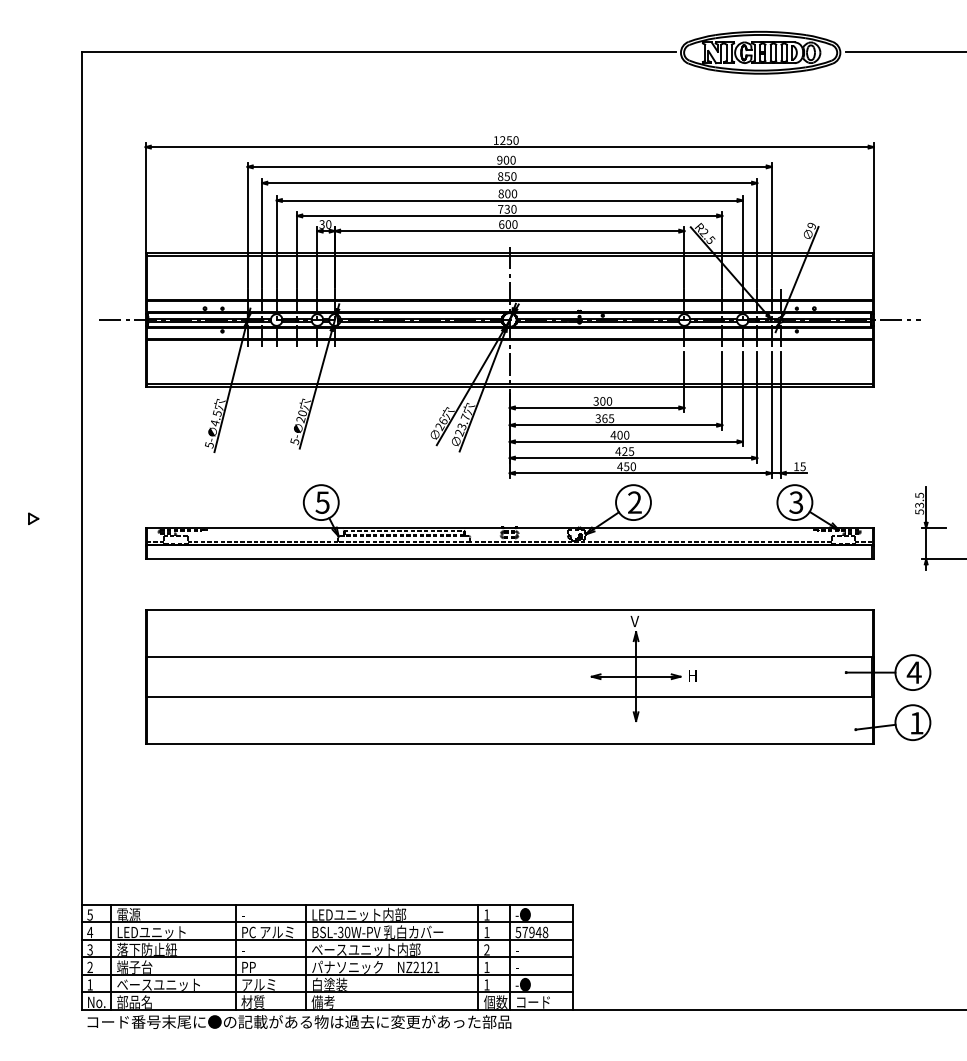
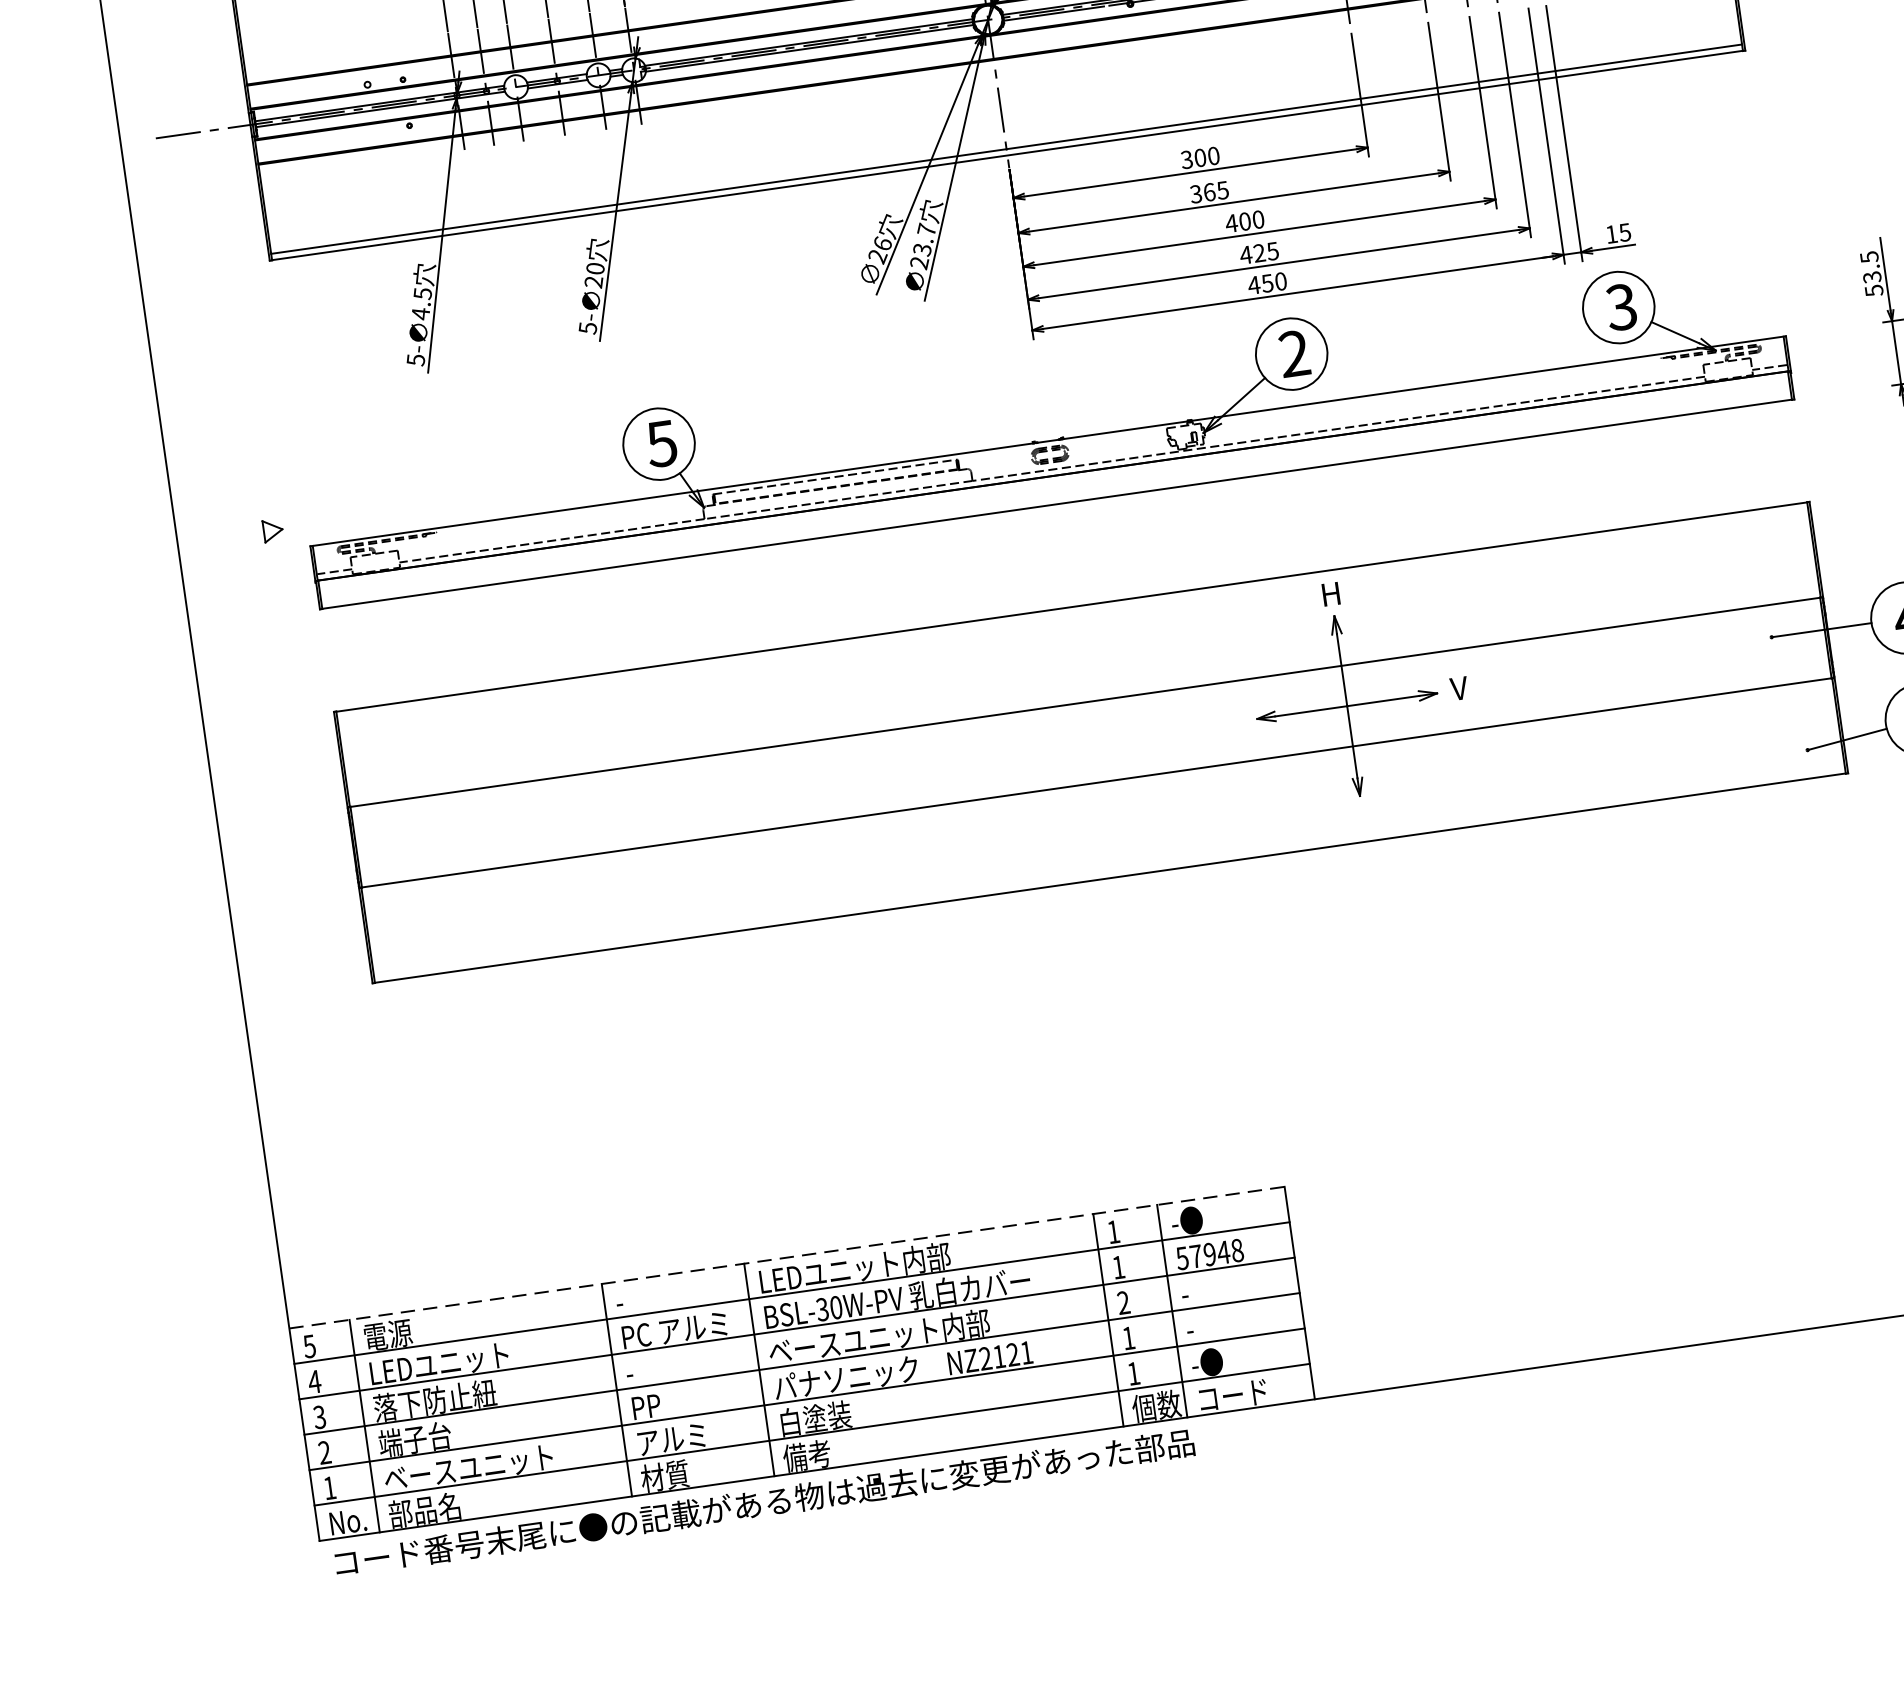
part: (33, 518) -> (272, 529), moved
text: (634, 620) -> (1327, 592), V -> H
text: (691, 675) -> (1459, 687), H -> V
line: (327, 904) -> (787, 1256), solid -> dashed

